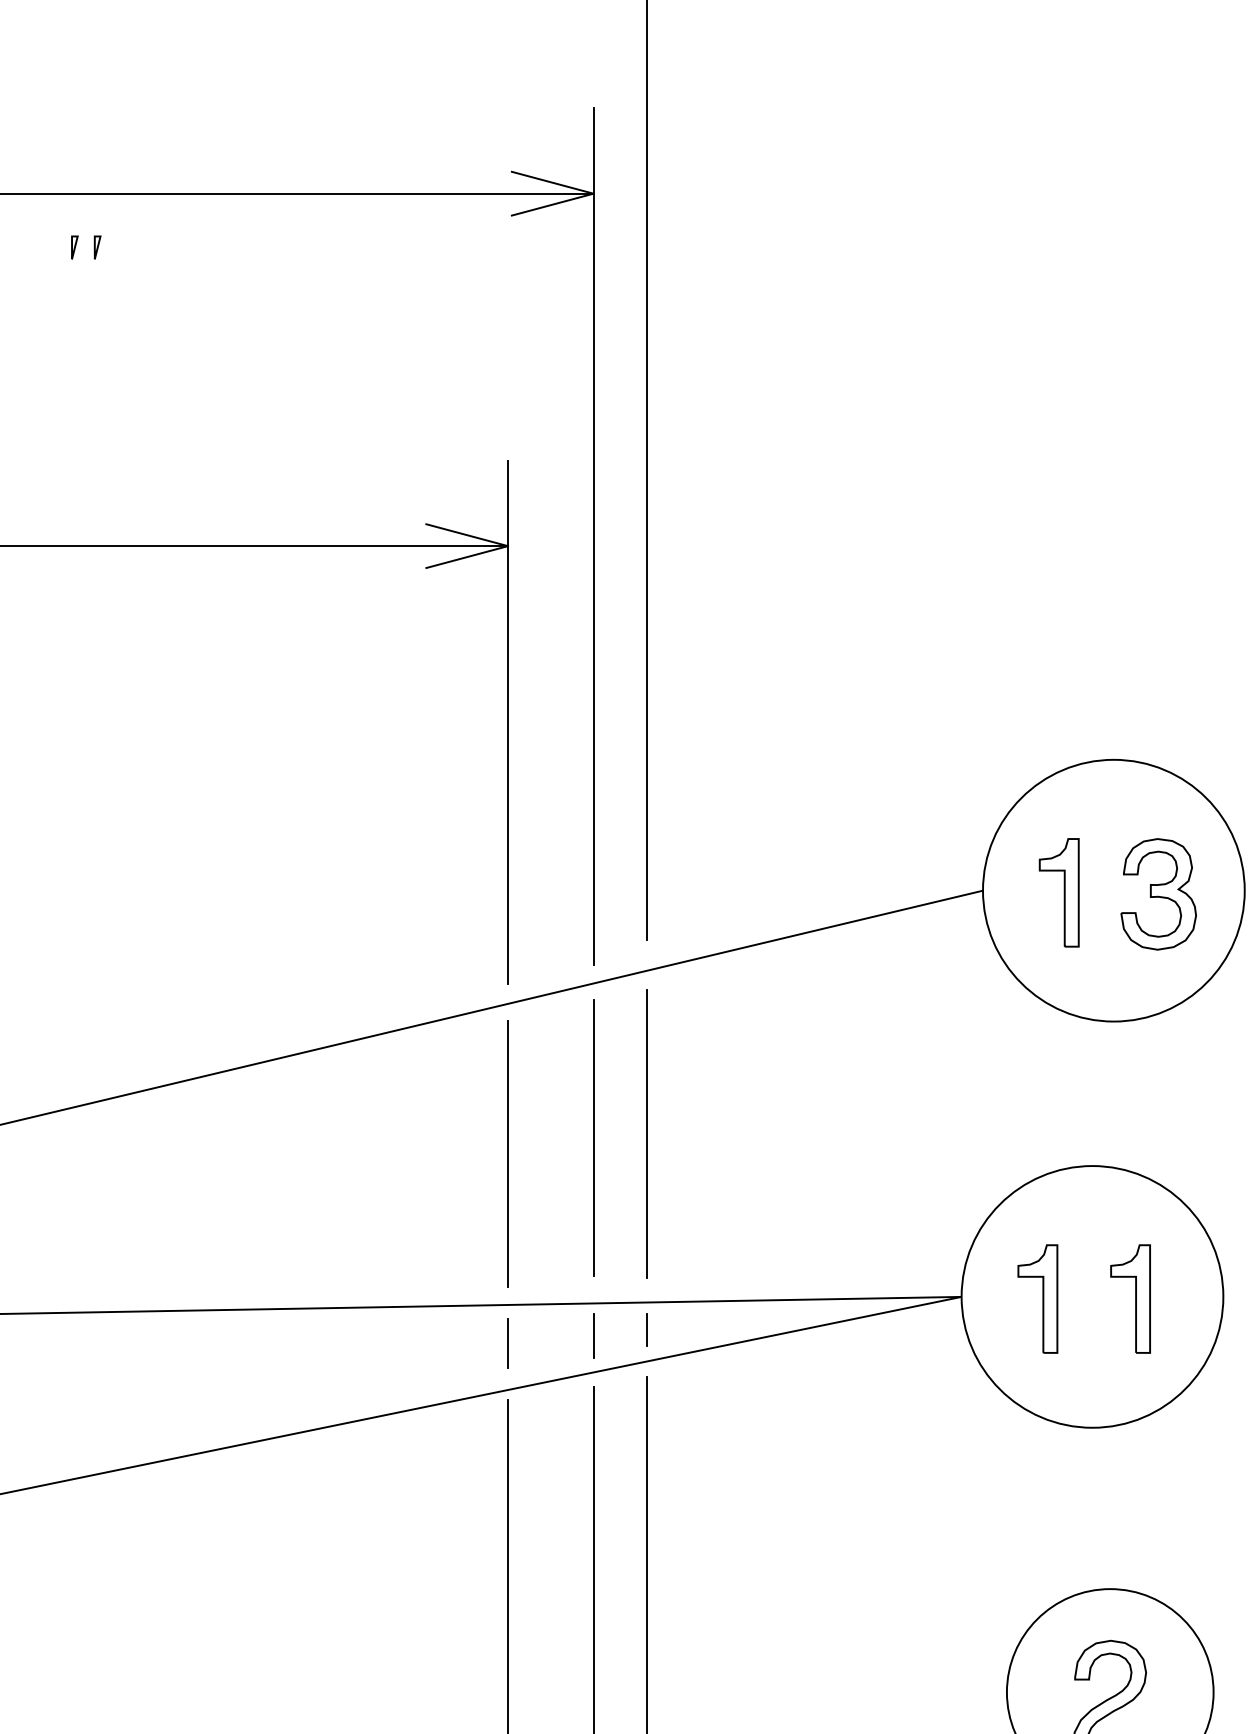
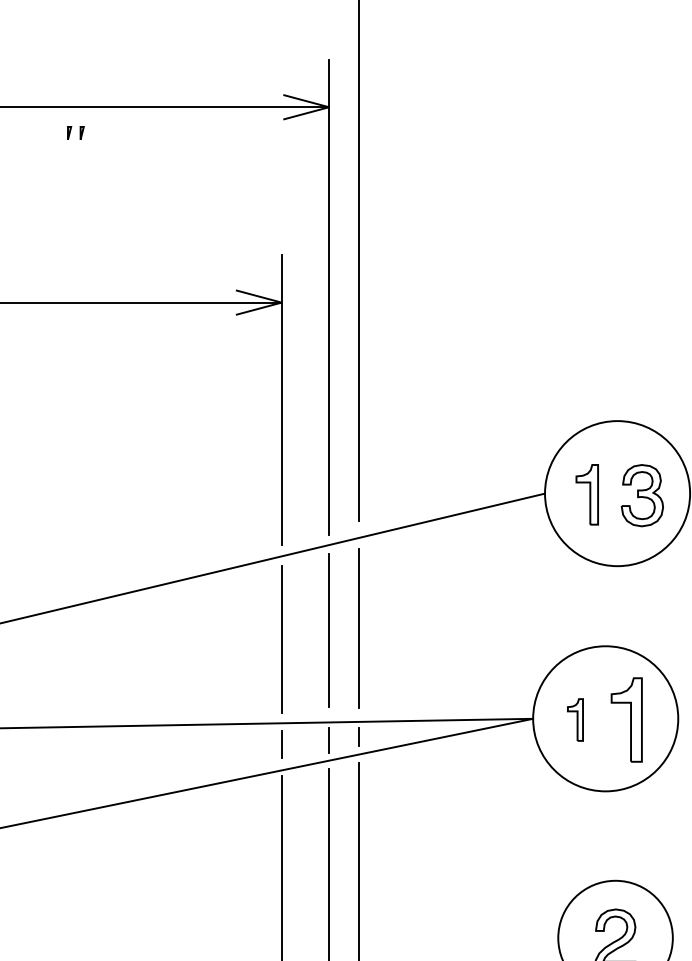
part: (85, 246) -> (75, 132), moved
part: (1037, 1298) -> (575, 719), size x0.7
part: (1129, 1298) -> (626, 719), size x1.4

